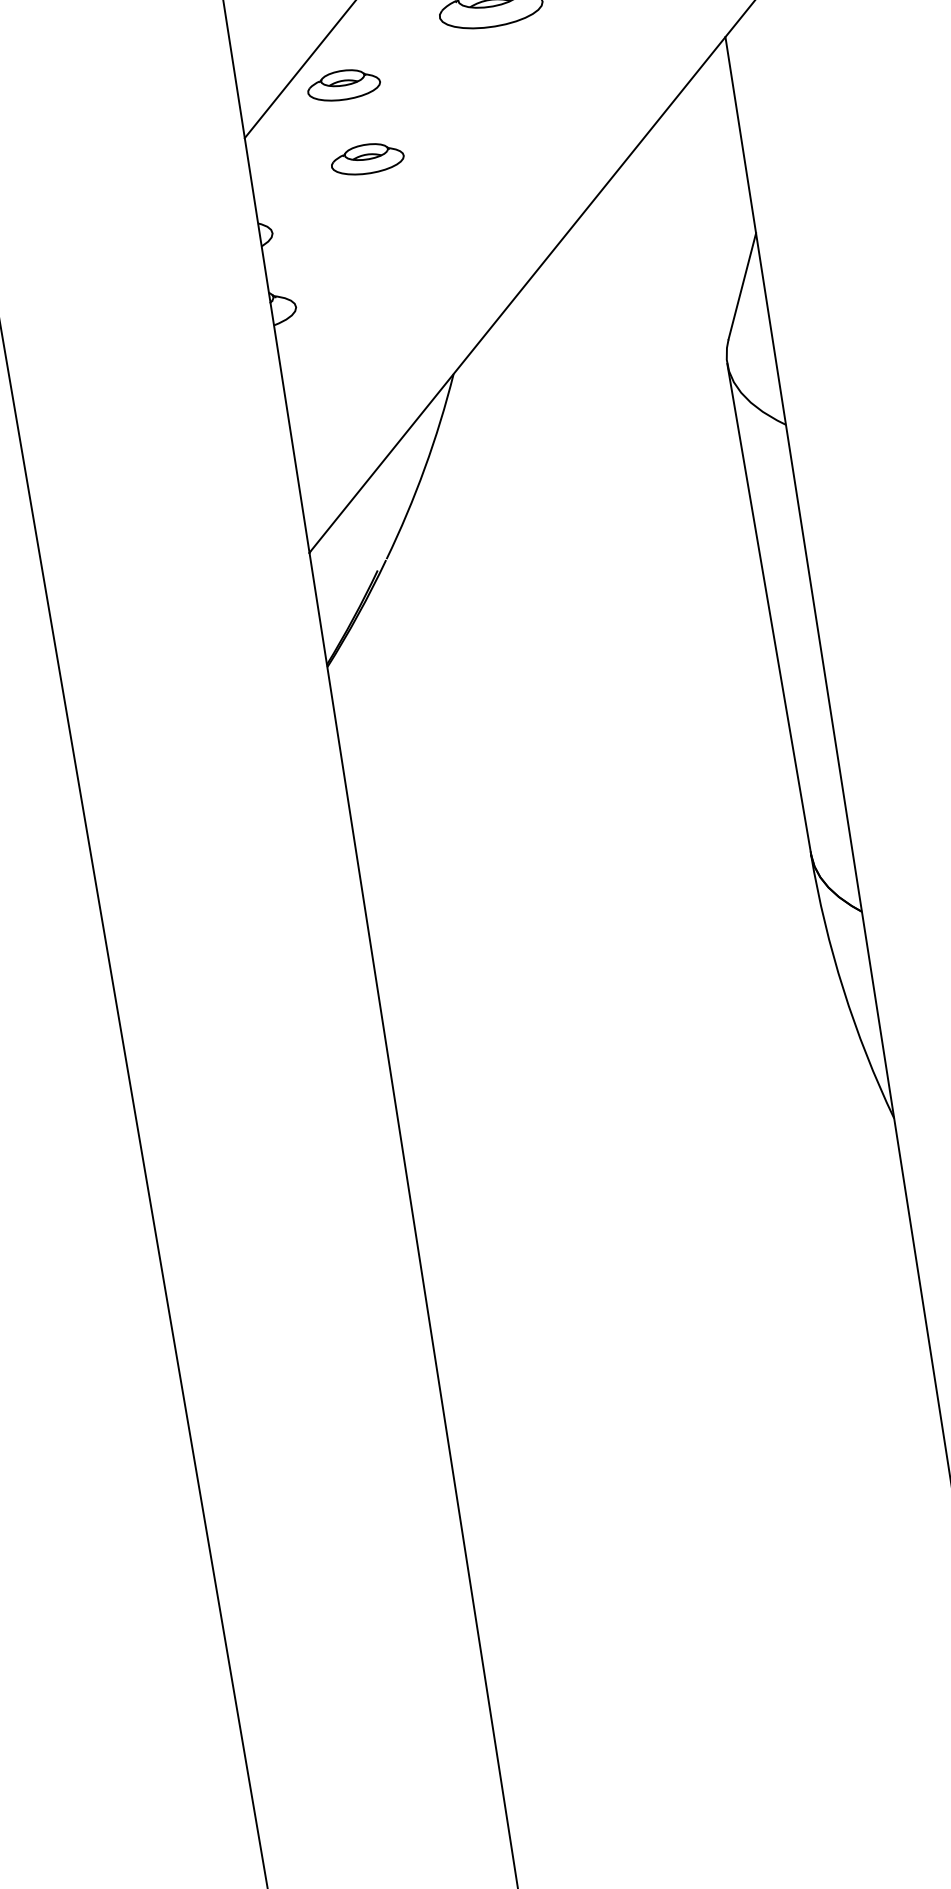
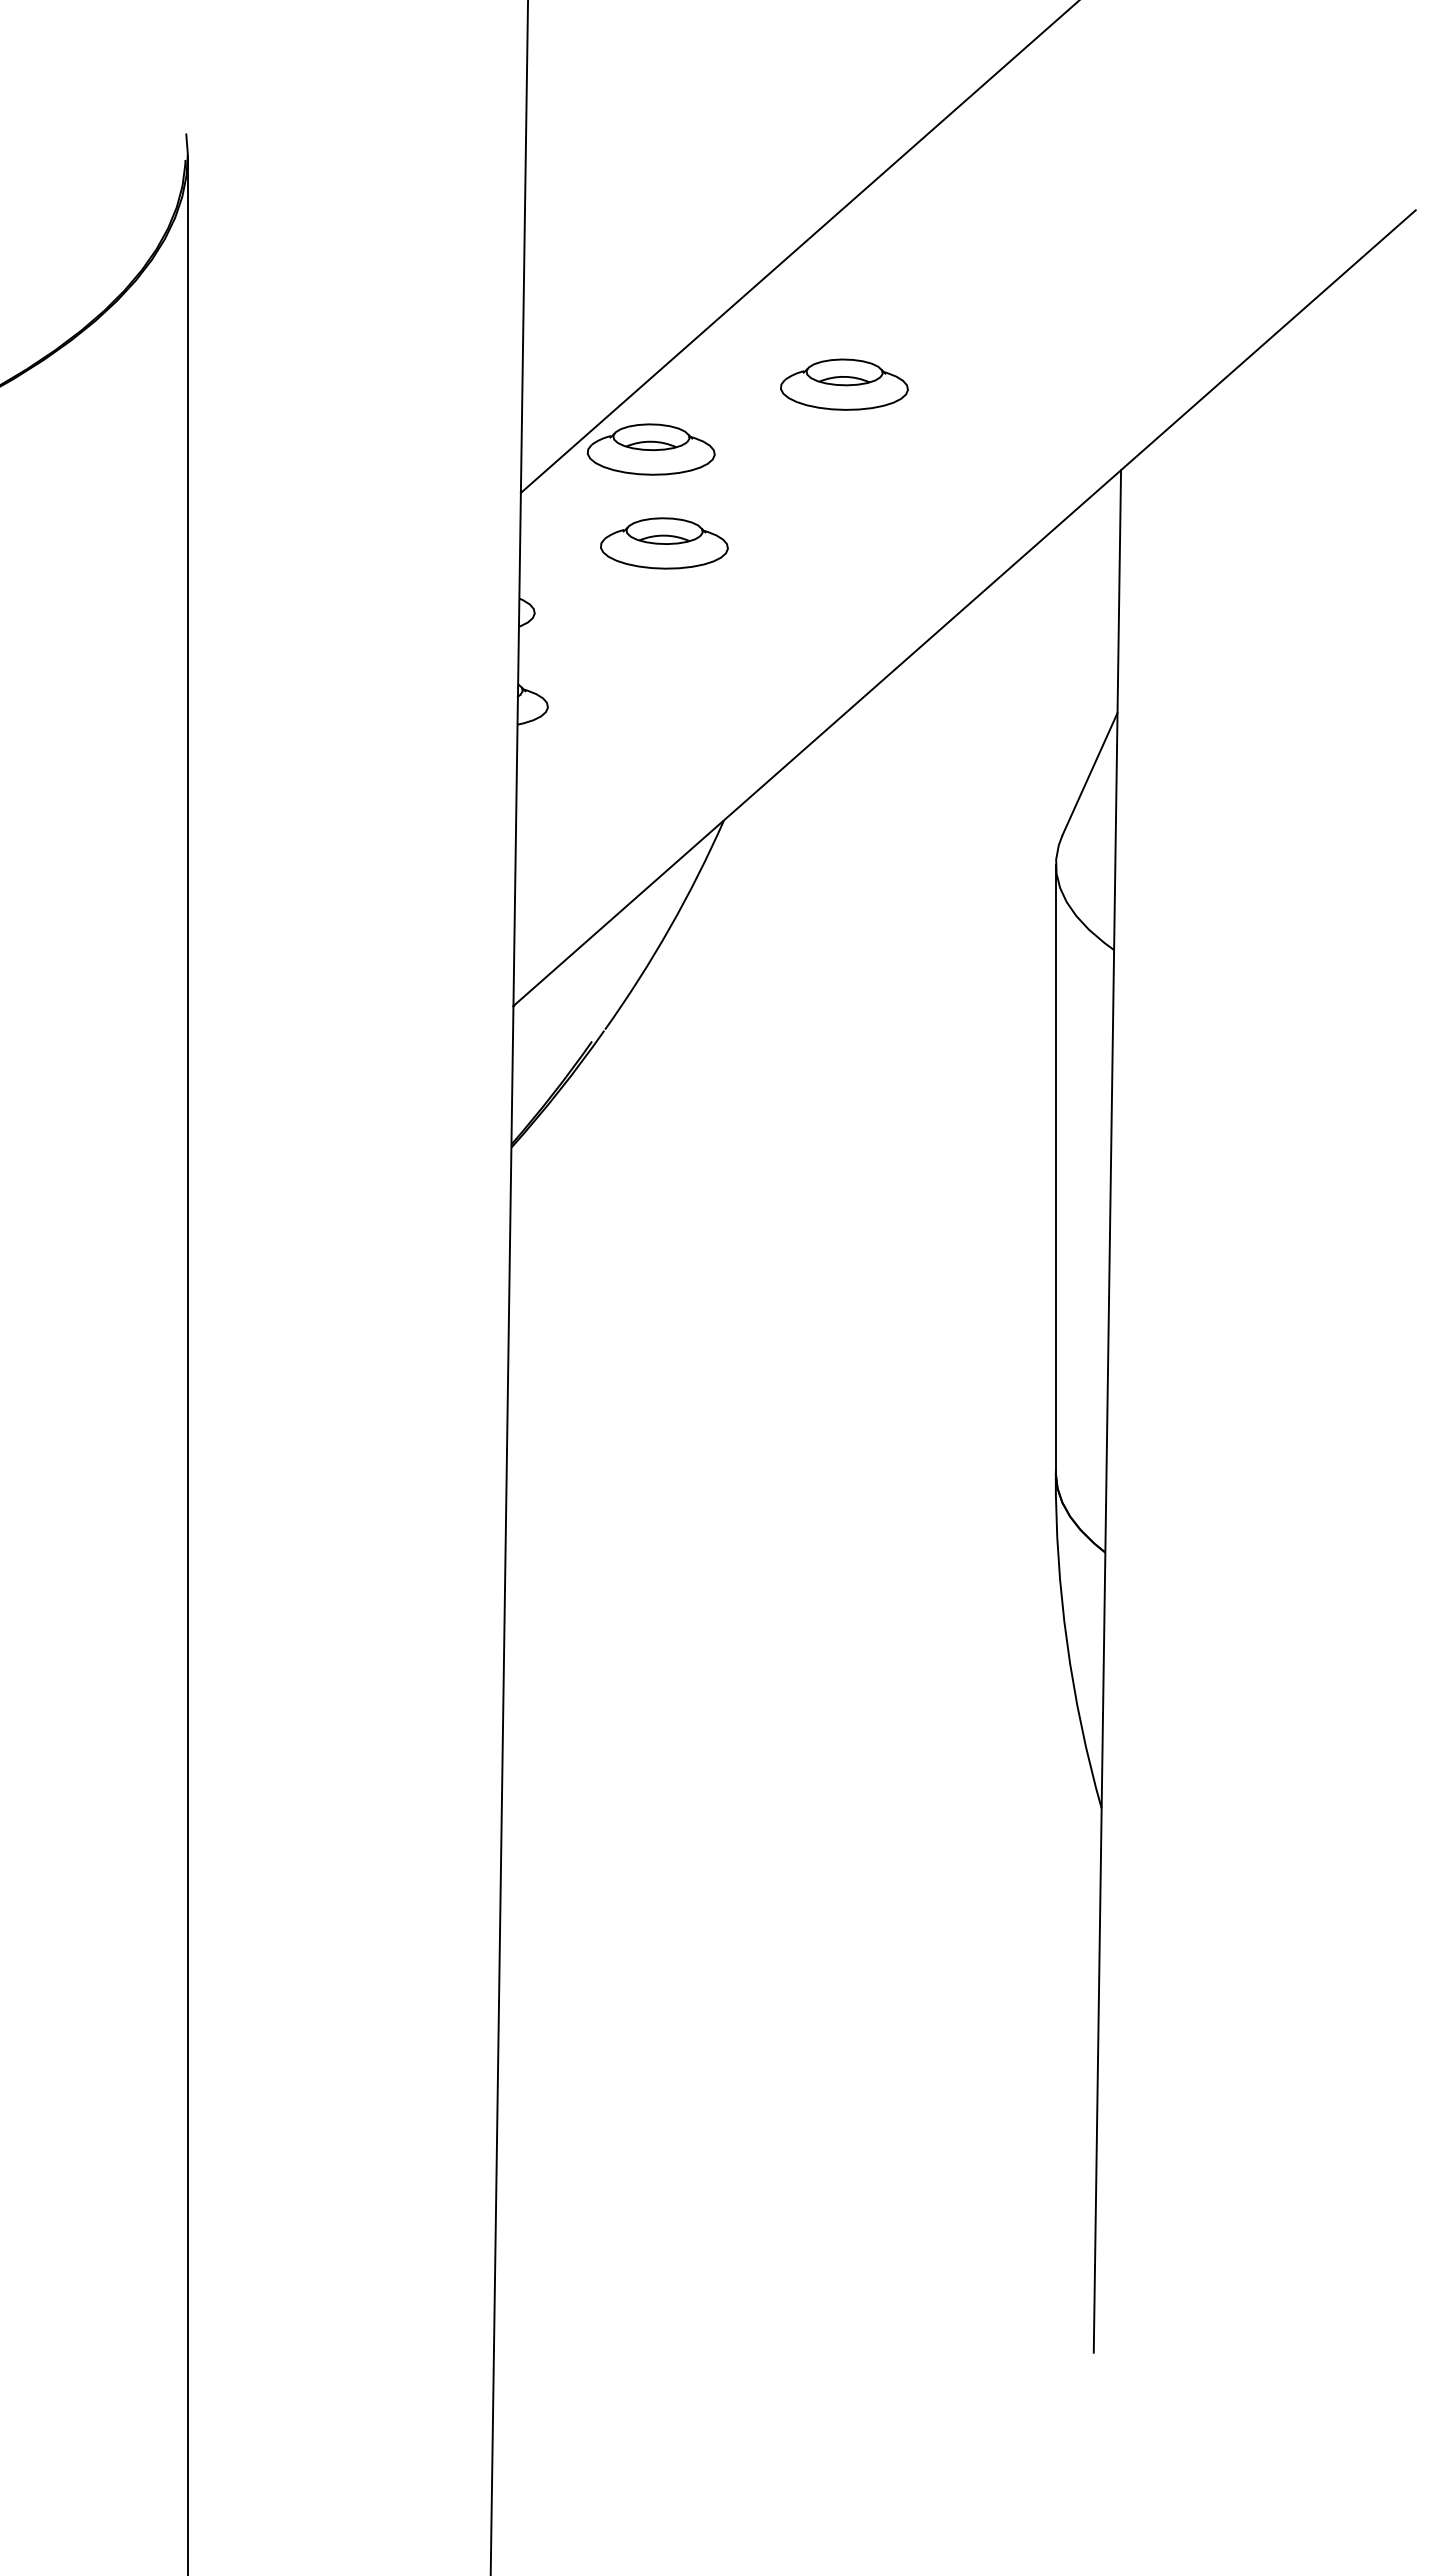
part: (343, 85) -> (650, 449), size x1.43
part: (367, 159) -> (664, 543), size x1.43

